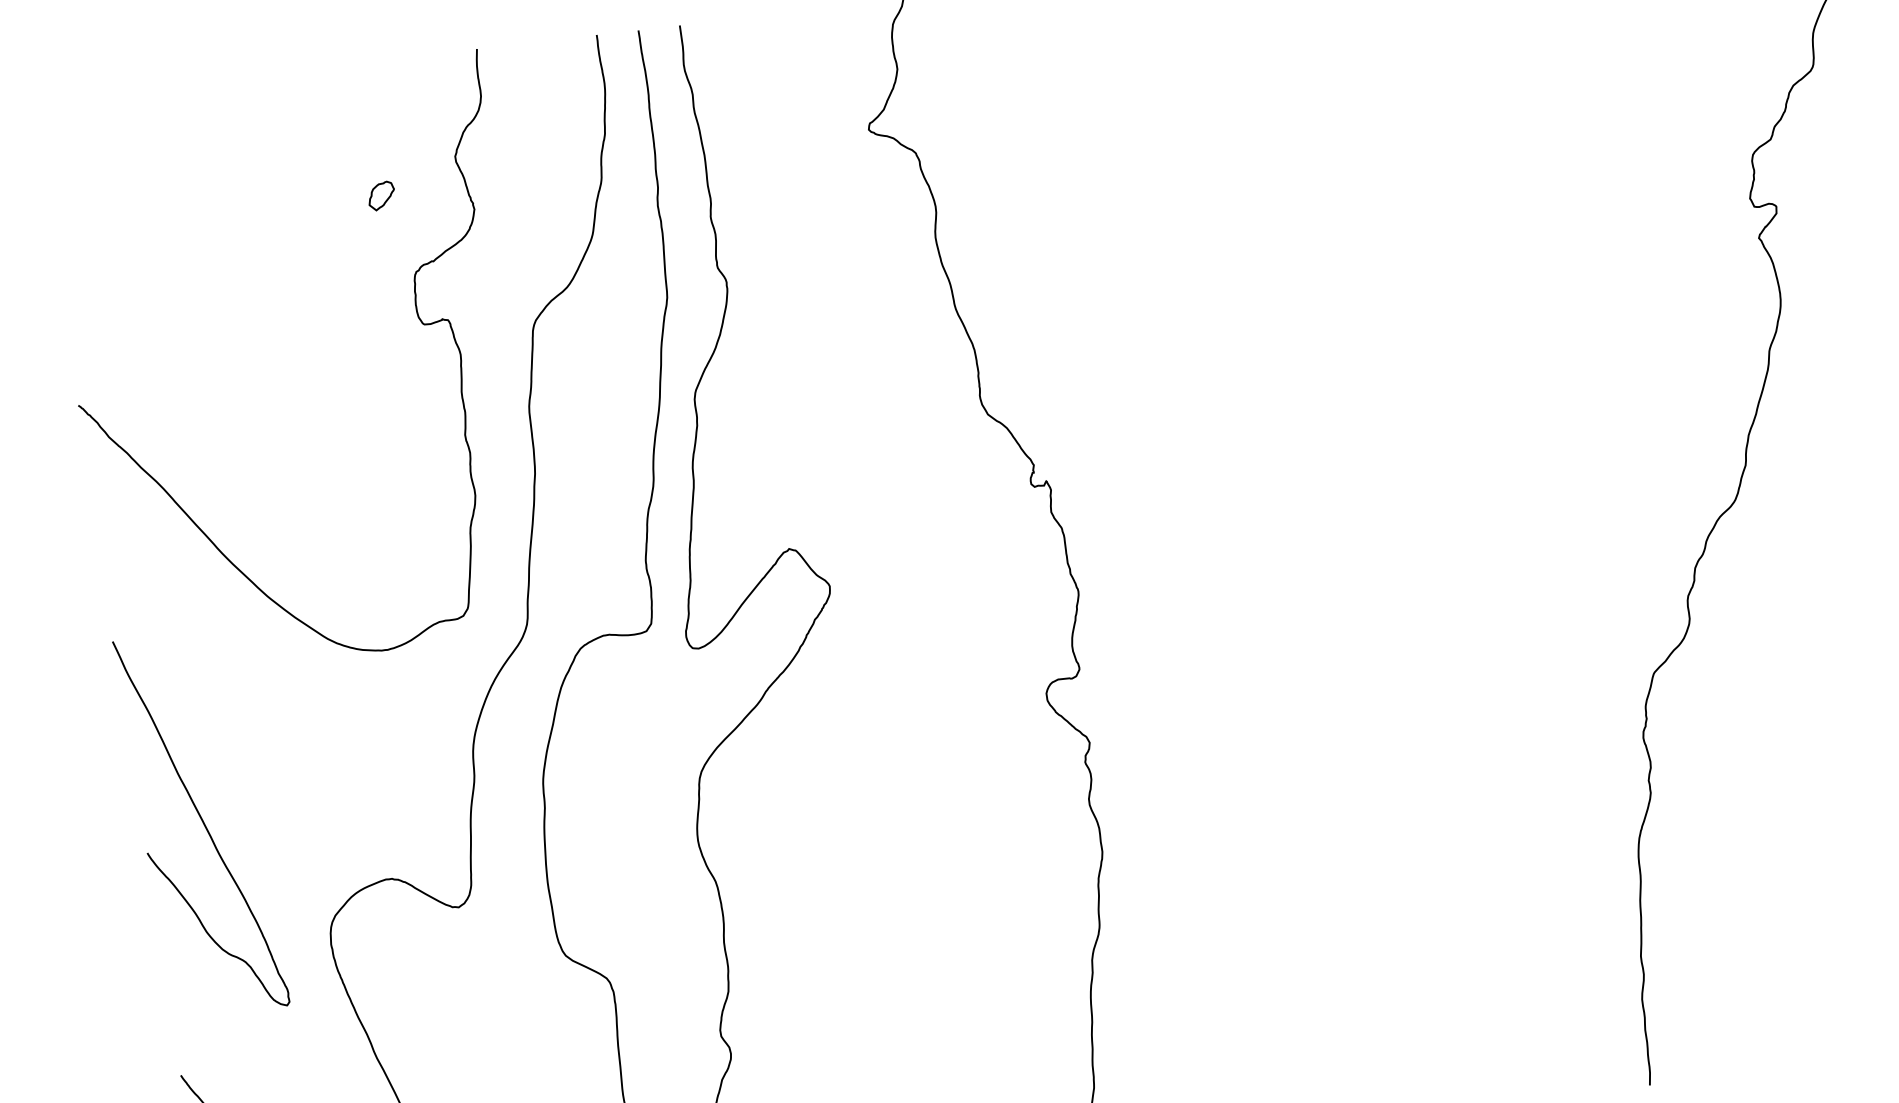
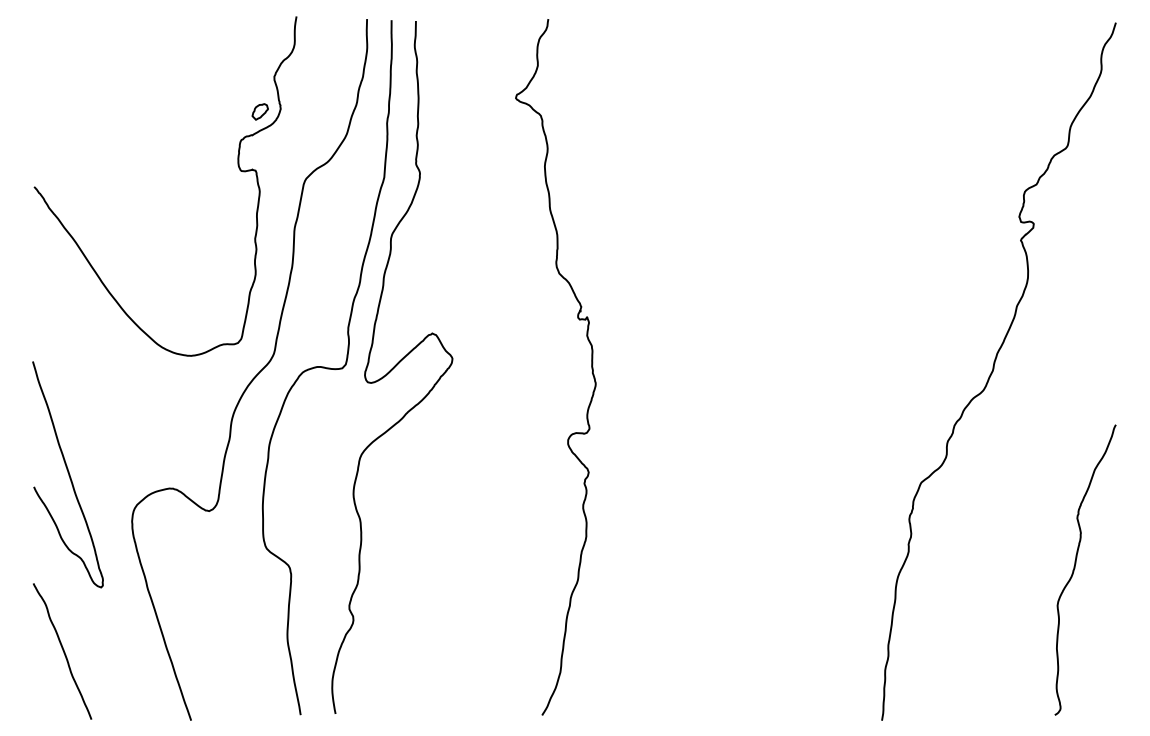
part: (380, 195) -> (259, 111), moved
curve: (202, 823) -> (68, 474), moved

